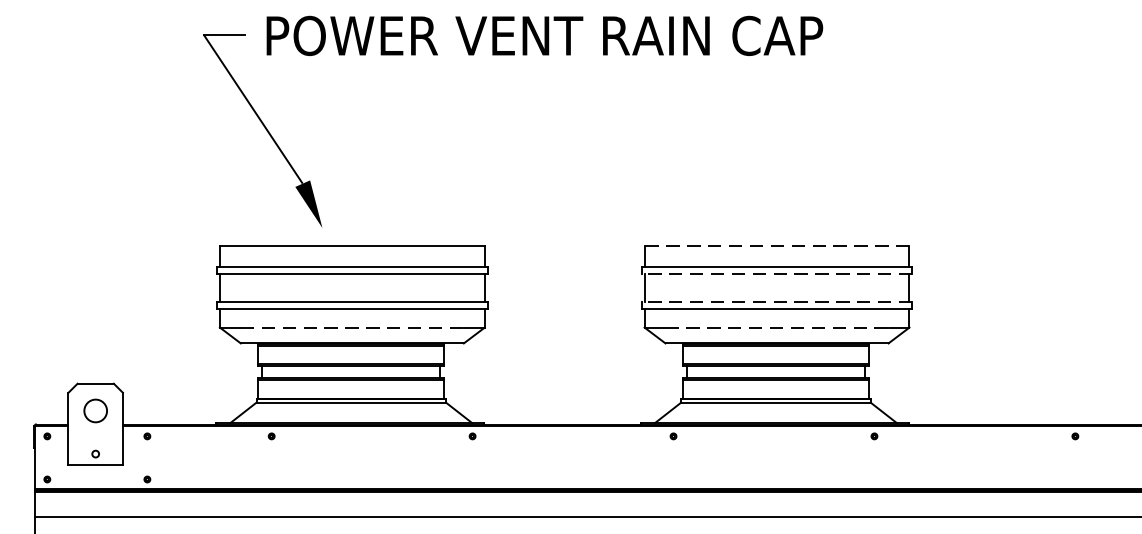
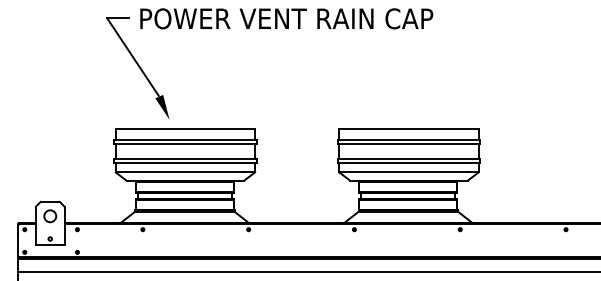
line: (776, 246) -> (408, 129), dashed -> solid
line: (776, 274) -> (408, 144), dashed -> solid
line: (776, 301) -> (408, 158), dashed -> solid
line: (352, 327) -> (185, 172), dashed -> solid
line: (776, 327) -> (408, 172), dashed -> solid

